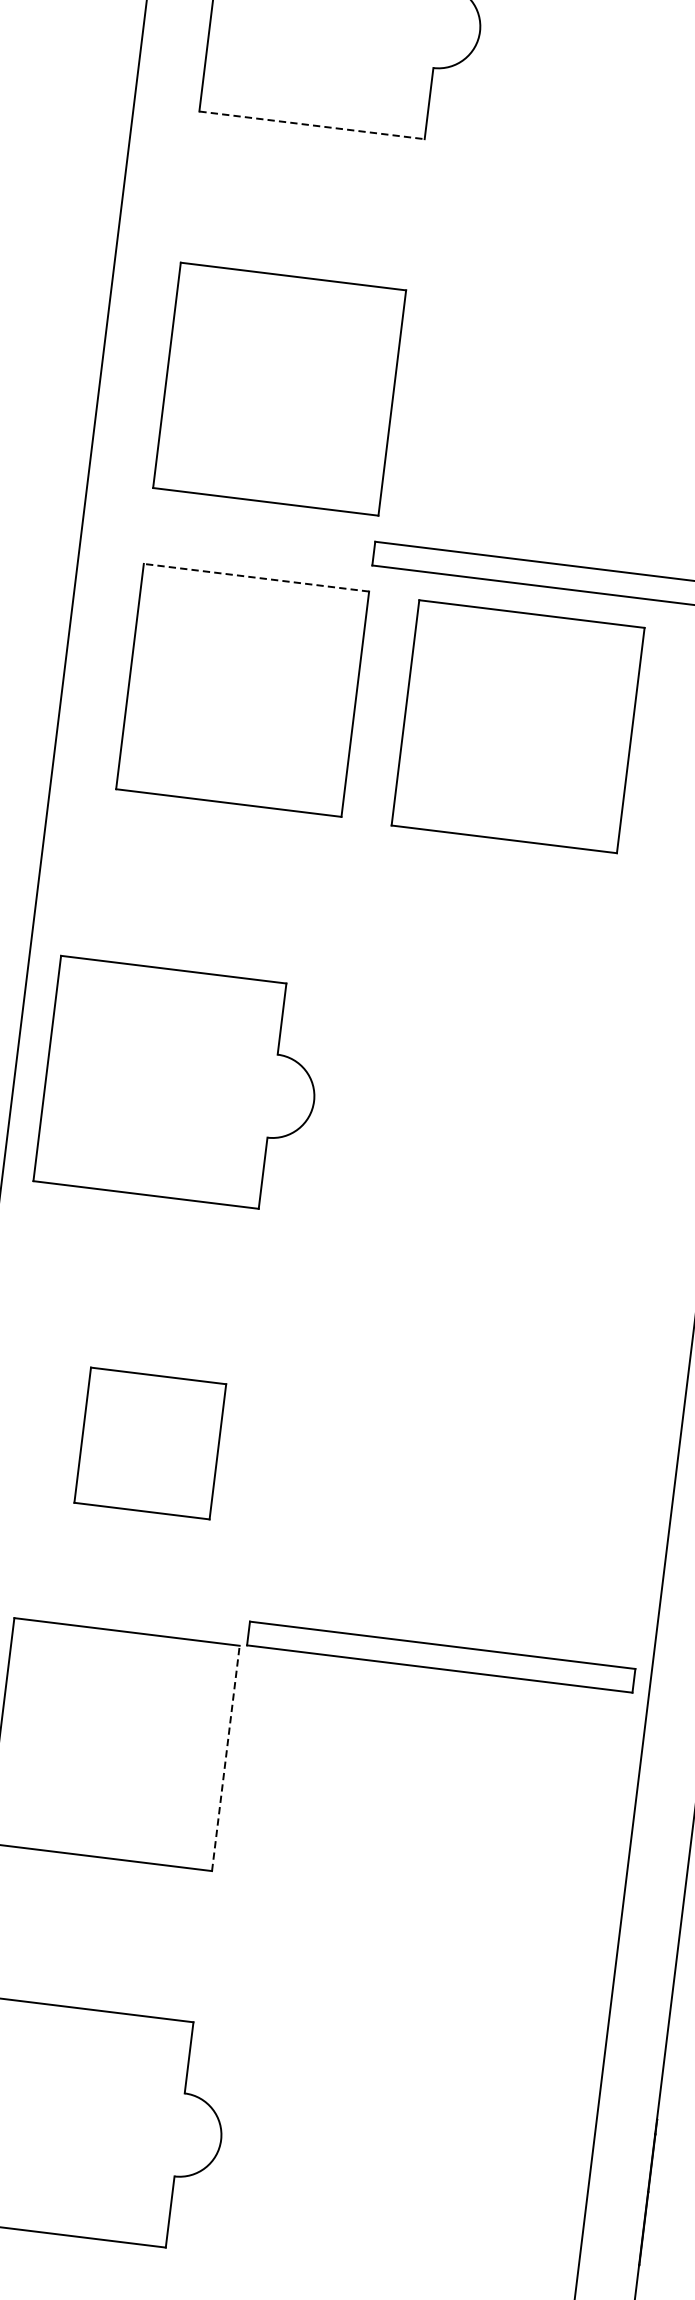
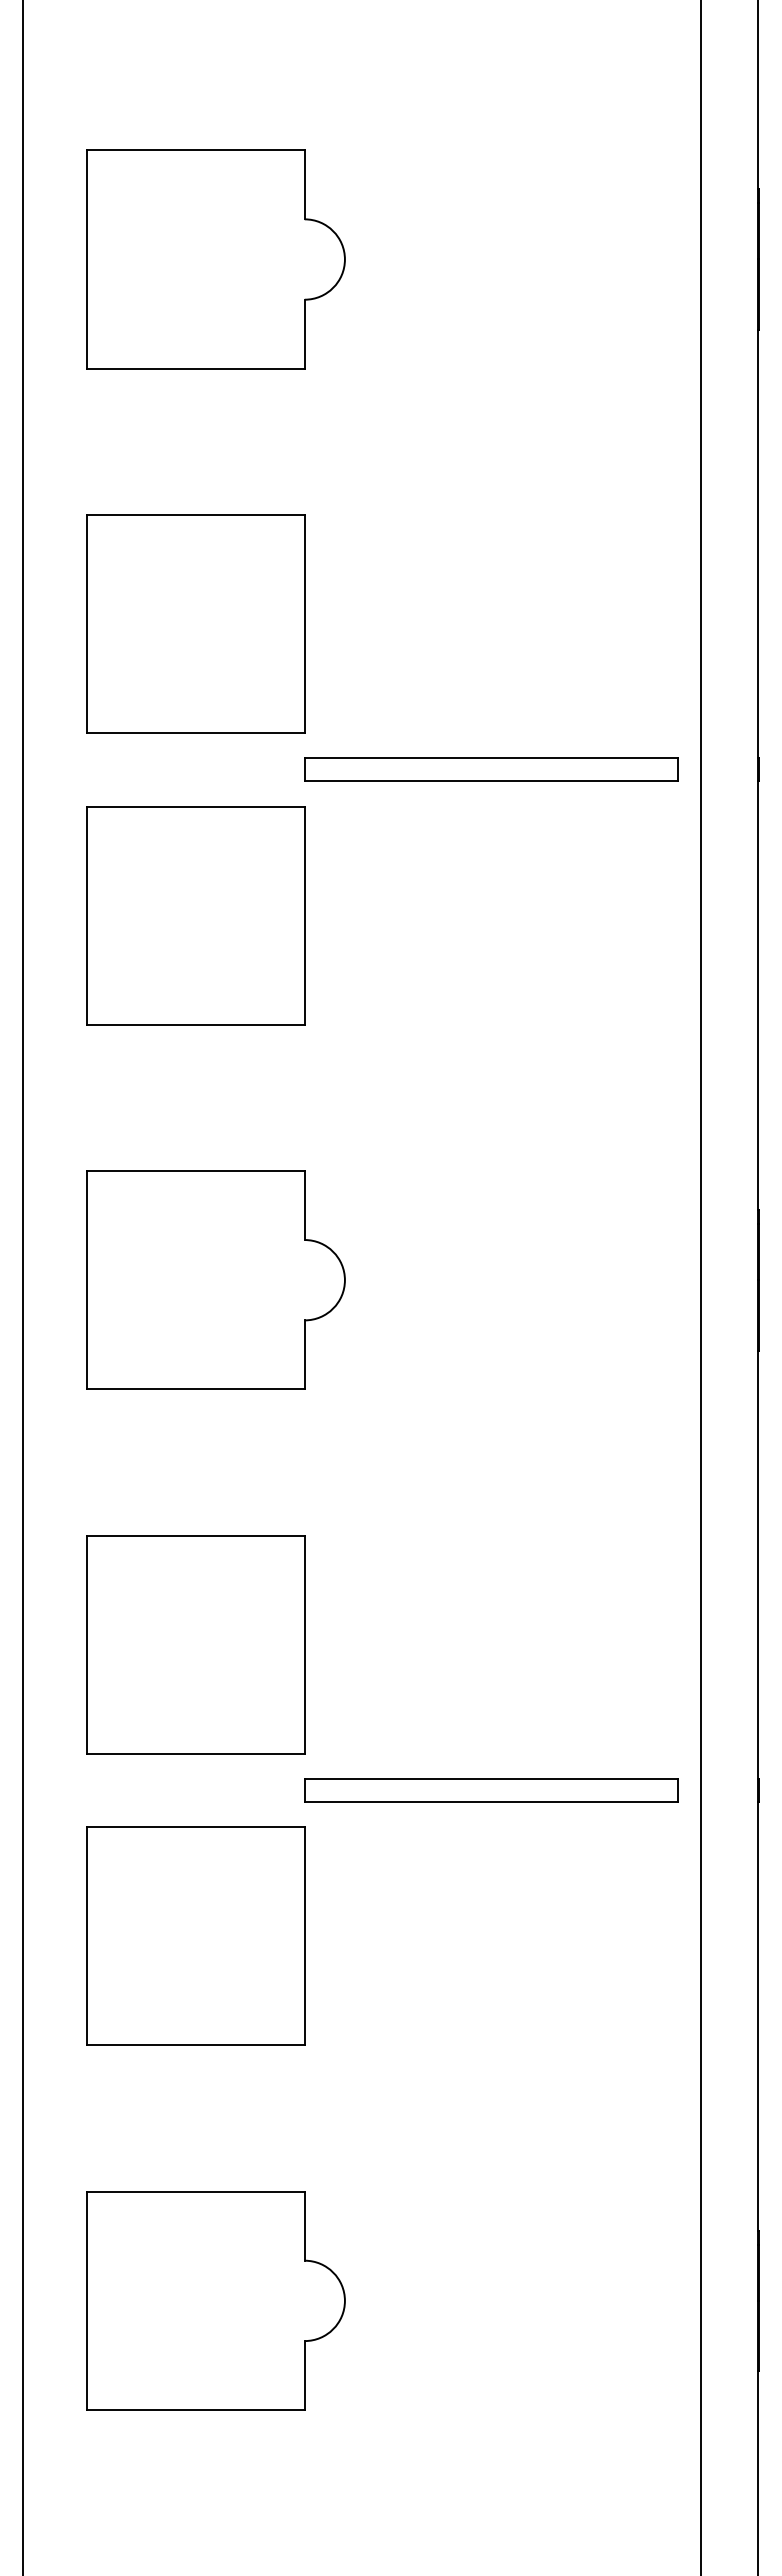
line: (312, 125) -> (196, 368), dashed -> solid
line: (256, 577) -> (195, 806), dashed -> solid
part: (517, 726) -> (462, 917), removed
part: (180, 1084) -> (215, 1279), moved
part: (150, 1443) -> (195, 1644), size x1.67
part: (441, 1657) -> (491, 1790), moved
line: (225, 1757) -> (304, 1935), dashed -> solid

